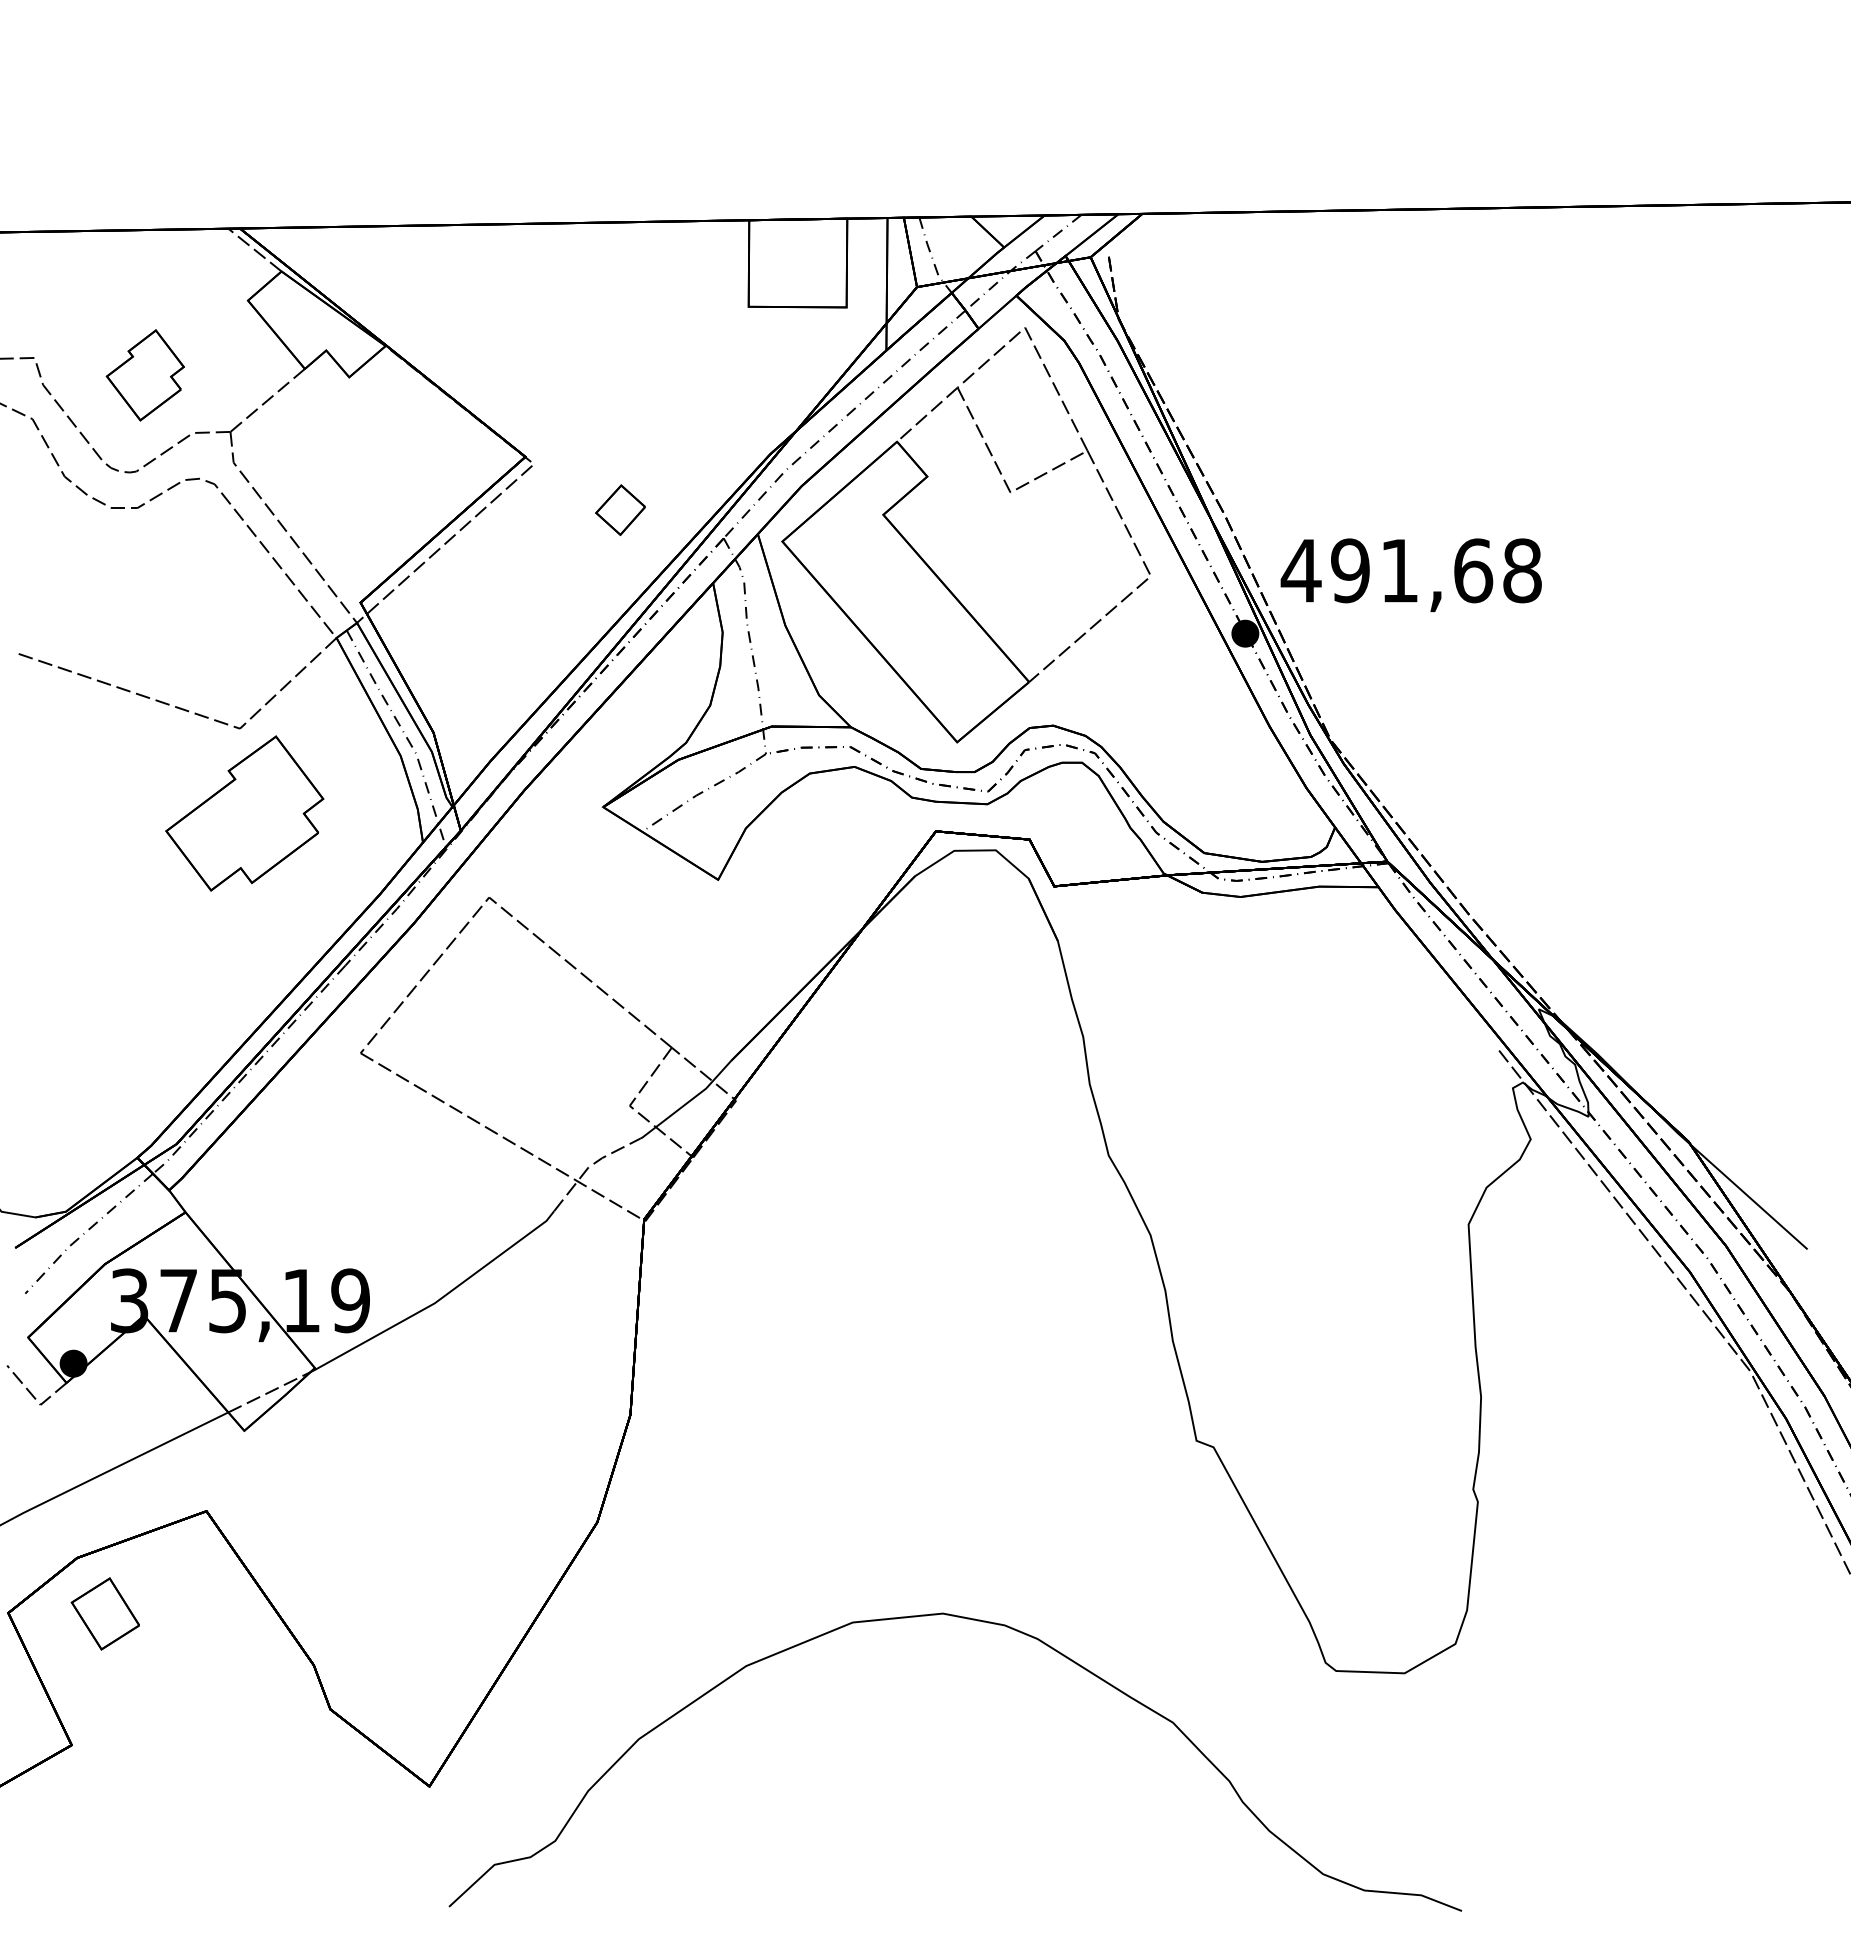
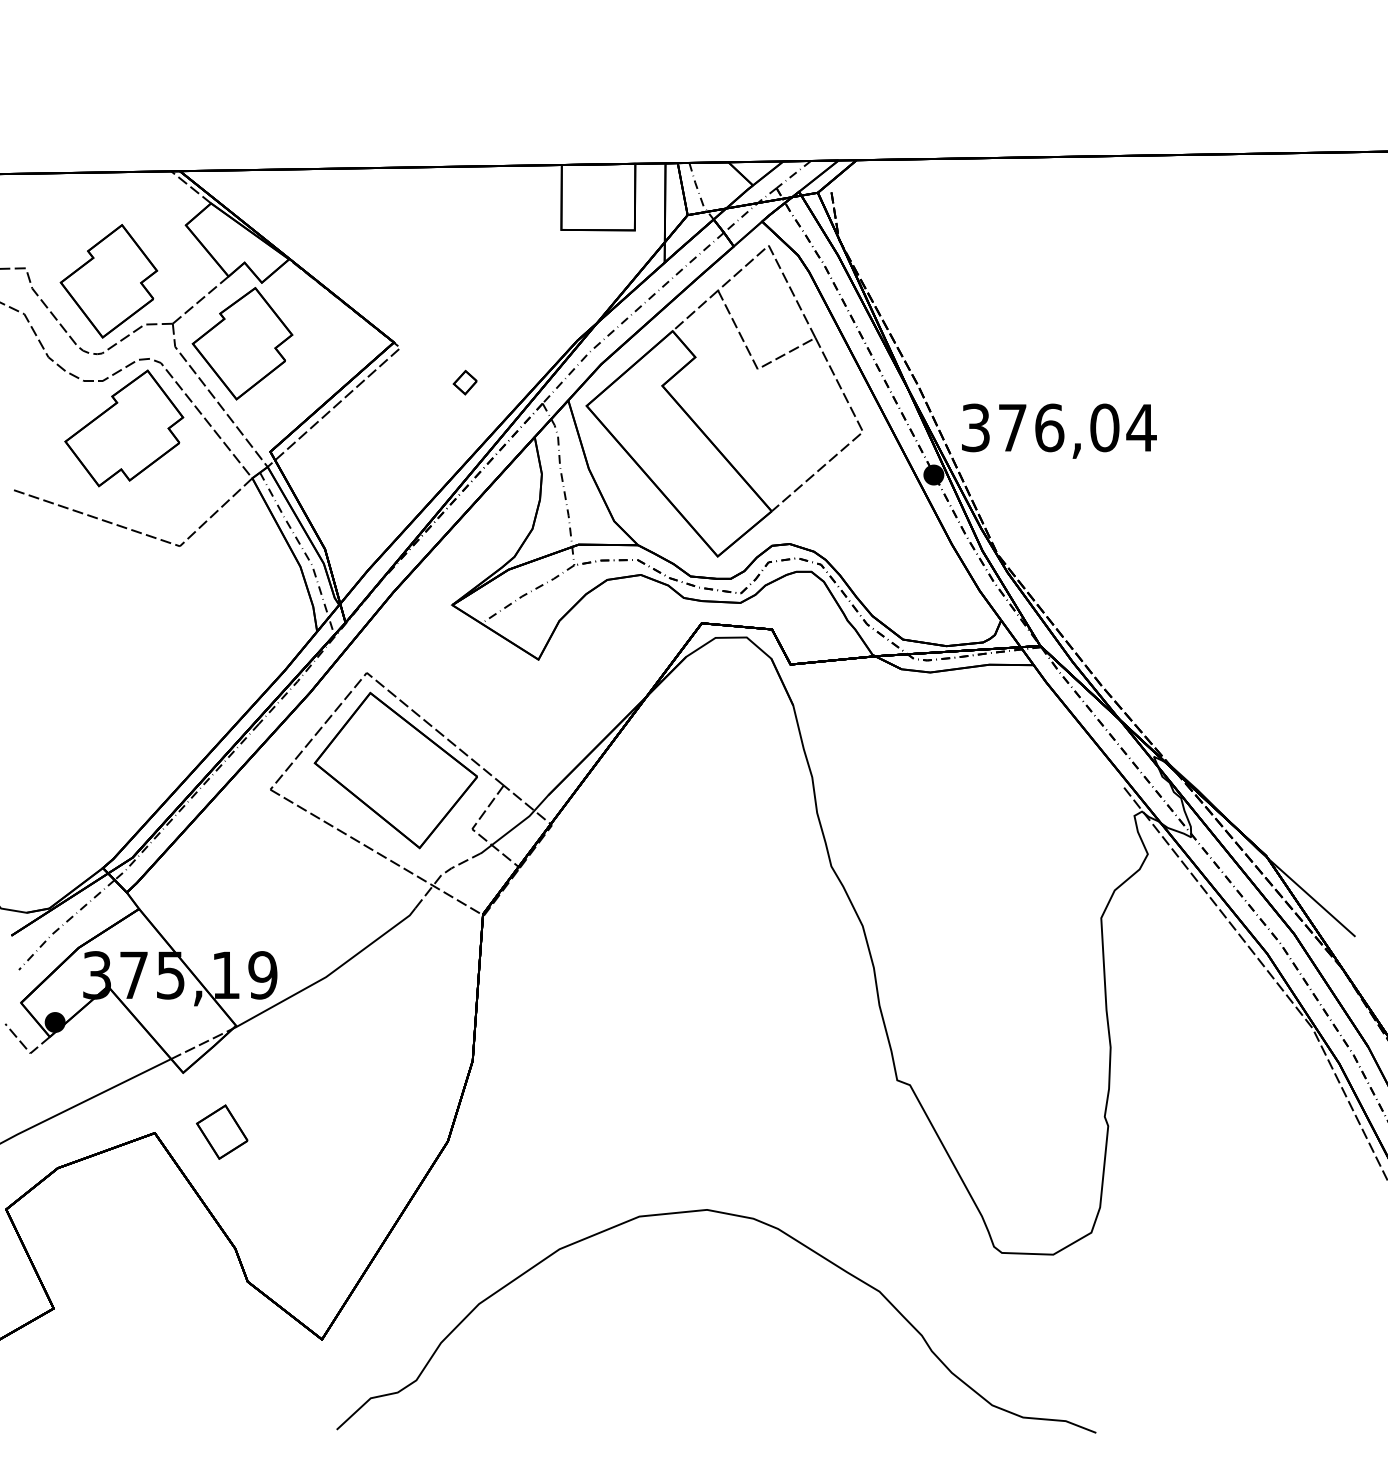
part: (145, 375) -> (109, 281), size x1.67
part: (323, 458) -> (242, 343), added
part: (620, 510) -> (465, 382), size x0.62
text: (1411, 570) -> (1058, 427), 491,68 -> 376,04
part: (244, 813) -> (124, 428), moved
part: (528, 1027) -> (396, 770), added
part: (104, 1613) -> (221, 1131), moved

